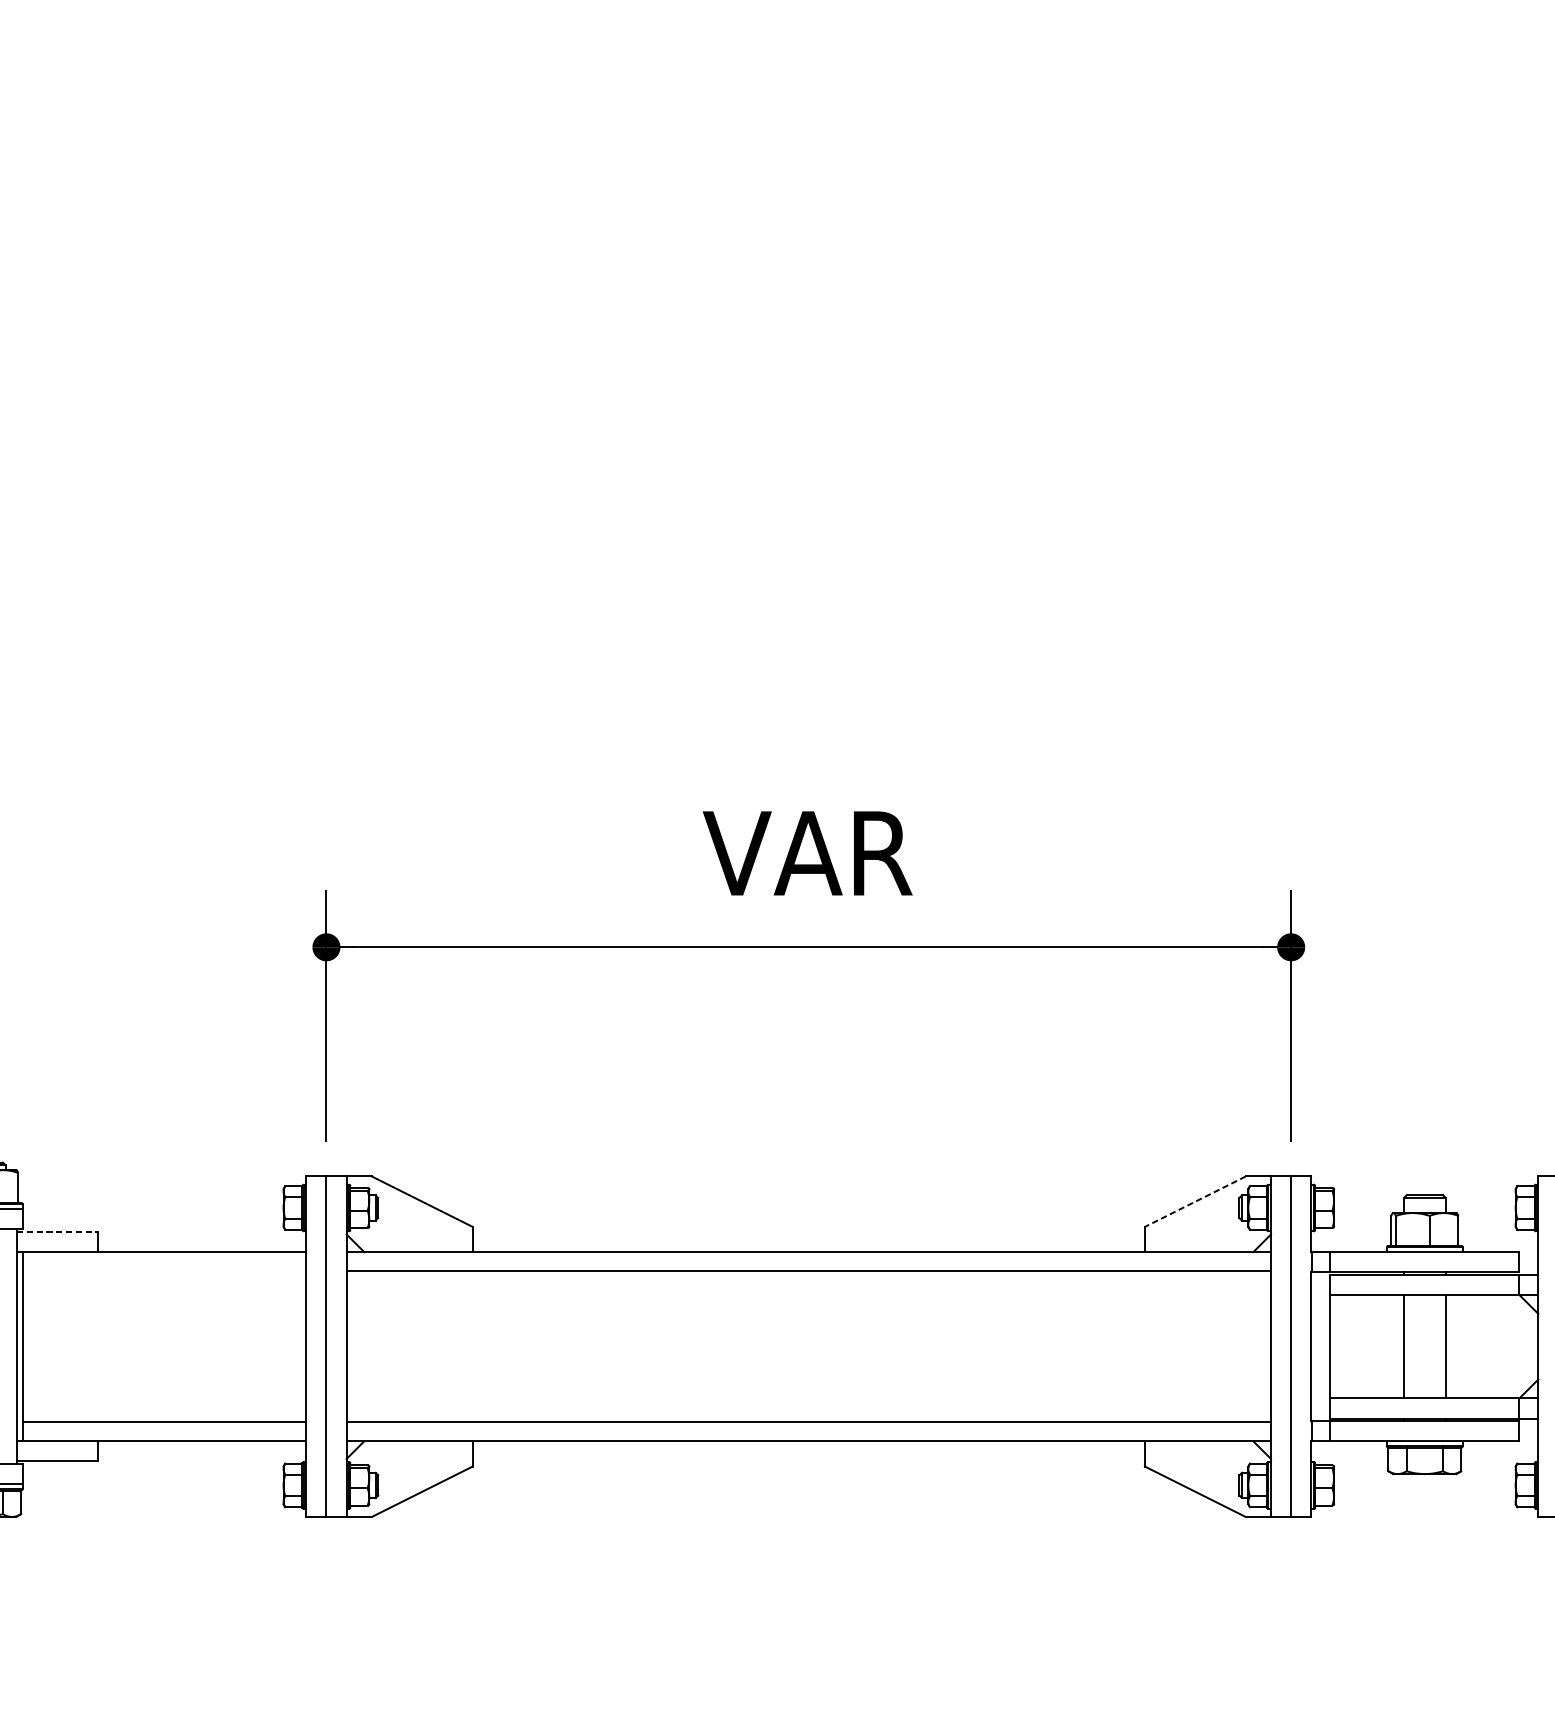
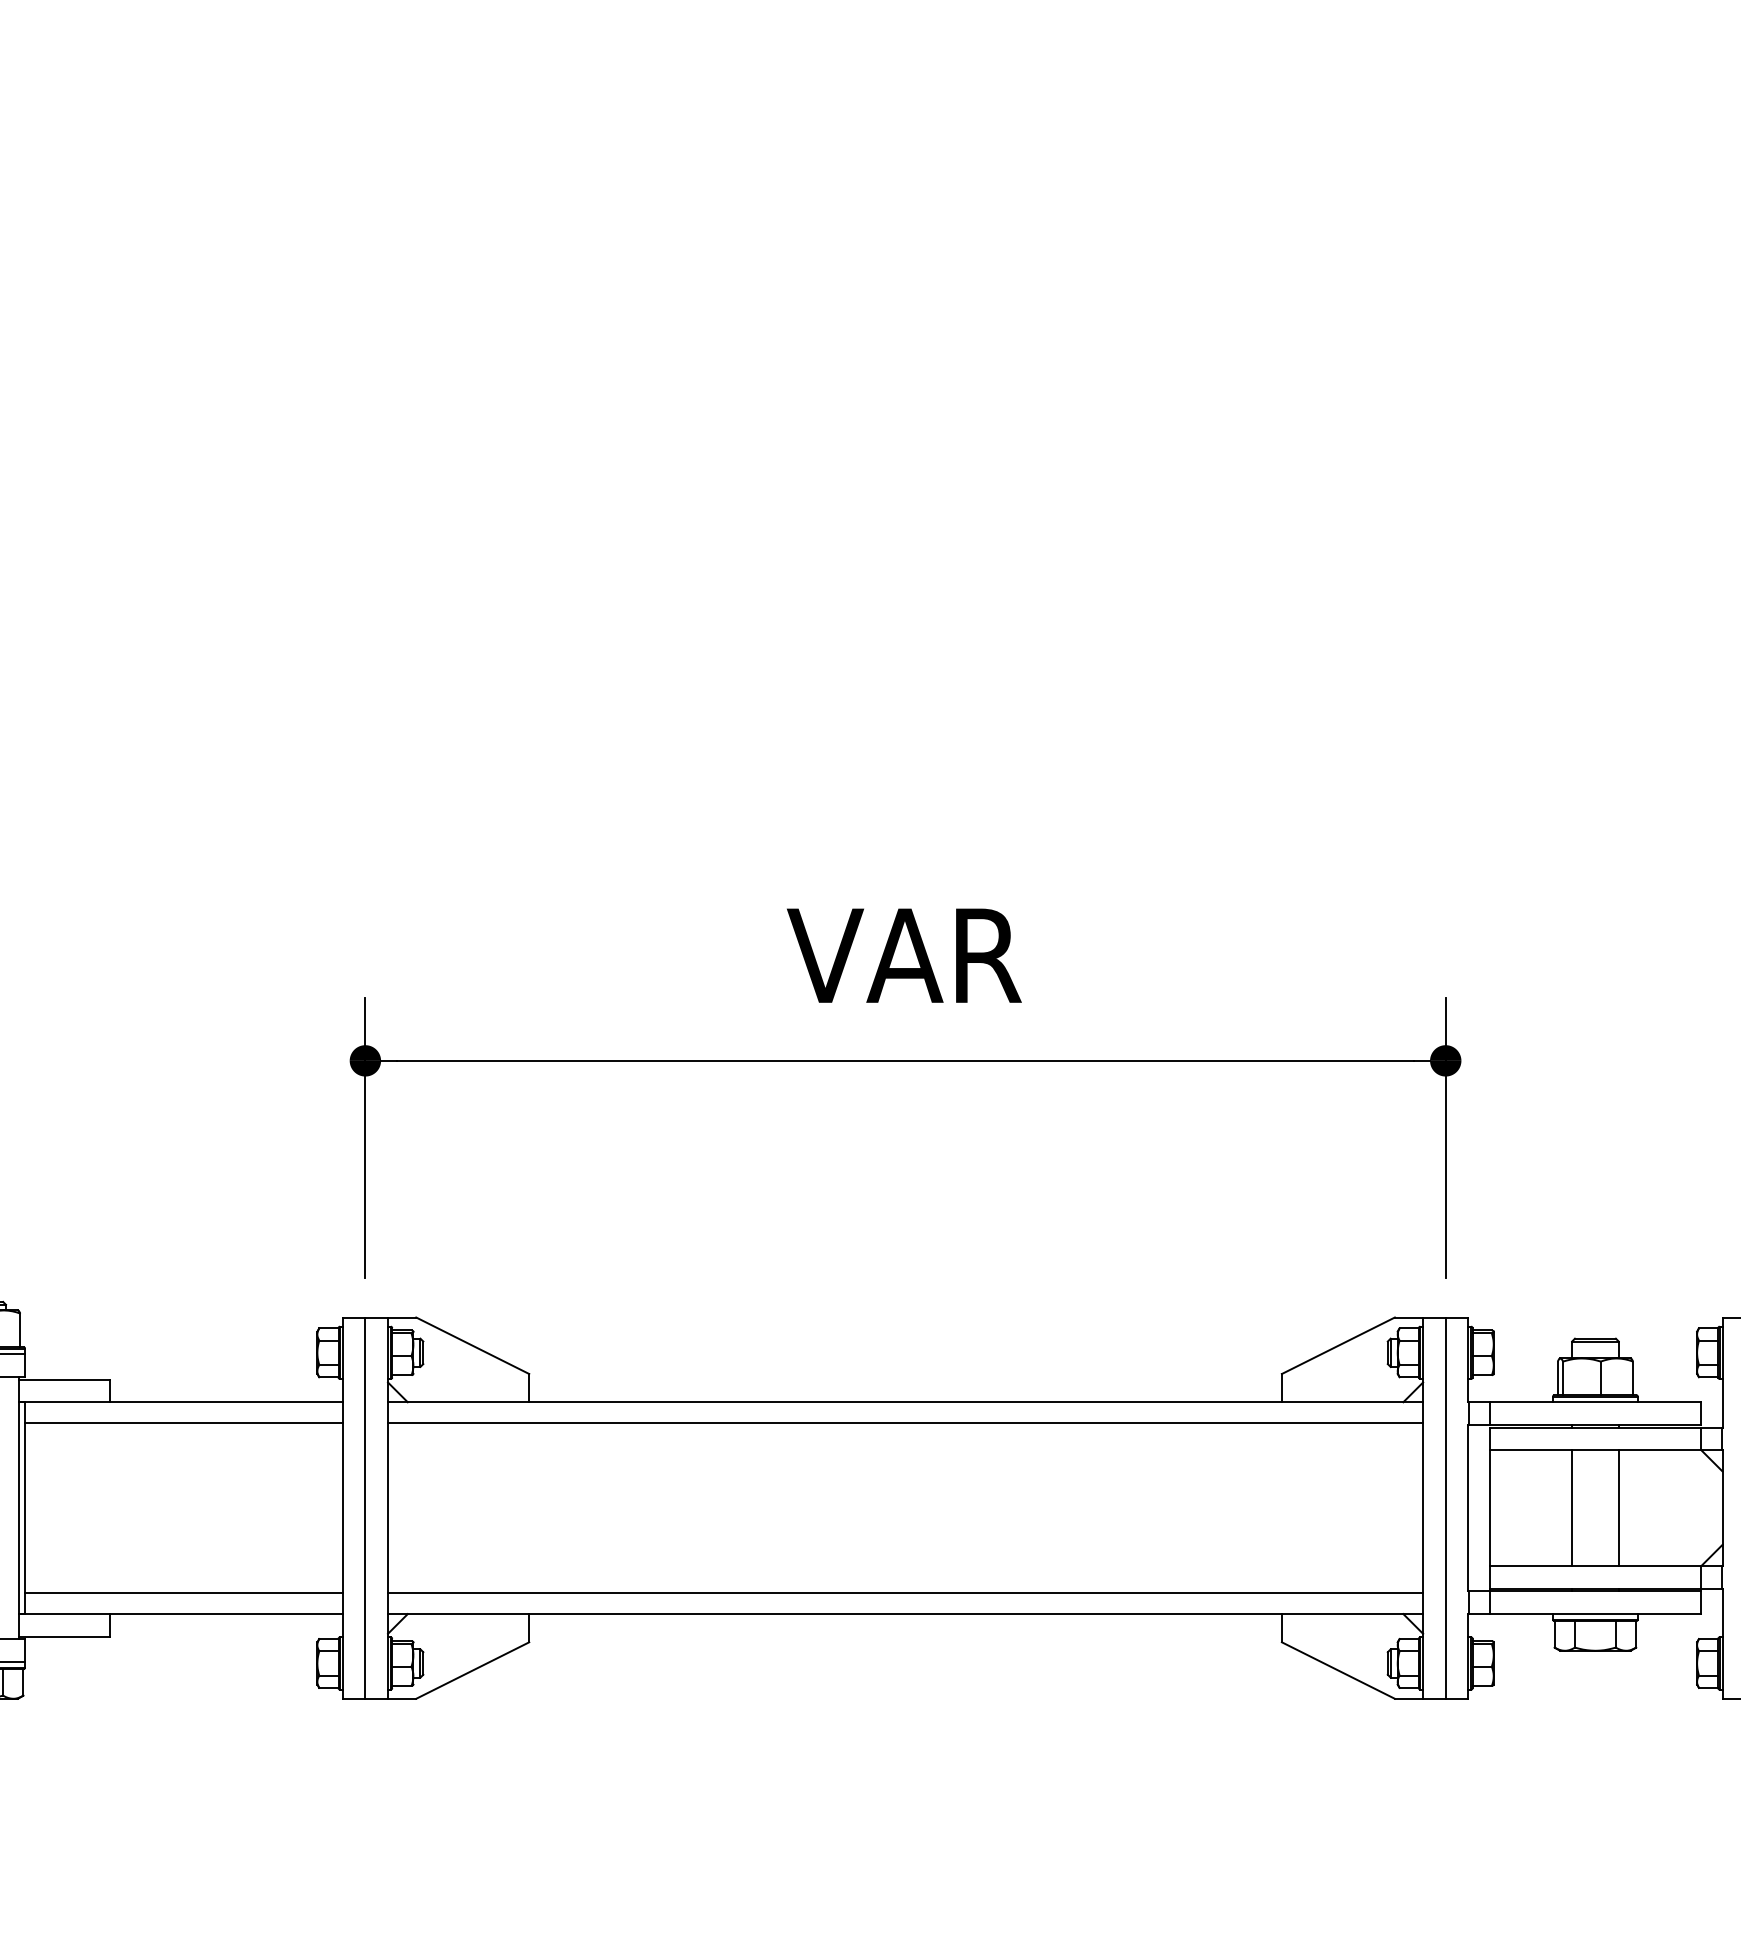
line: (1194, 1201) -> (1337, 1345), dashed -> solid
line: (57, 1231) -> (64, 1379), dashed -> solid
line: (164, 1271) -> (183, 1423), added

